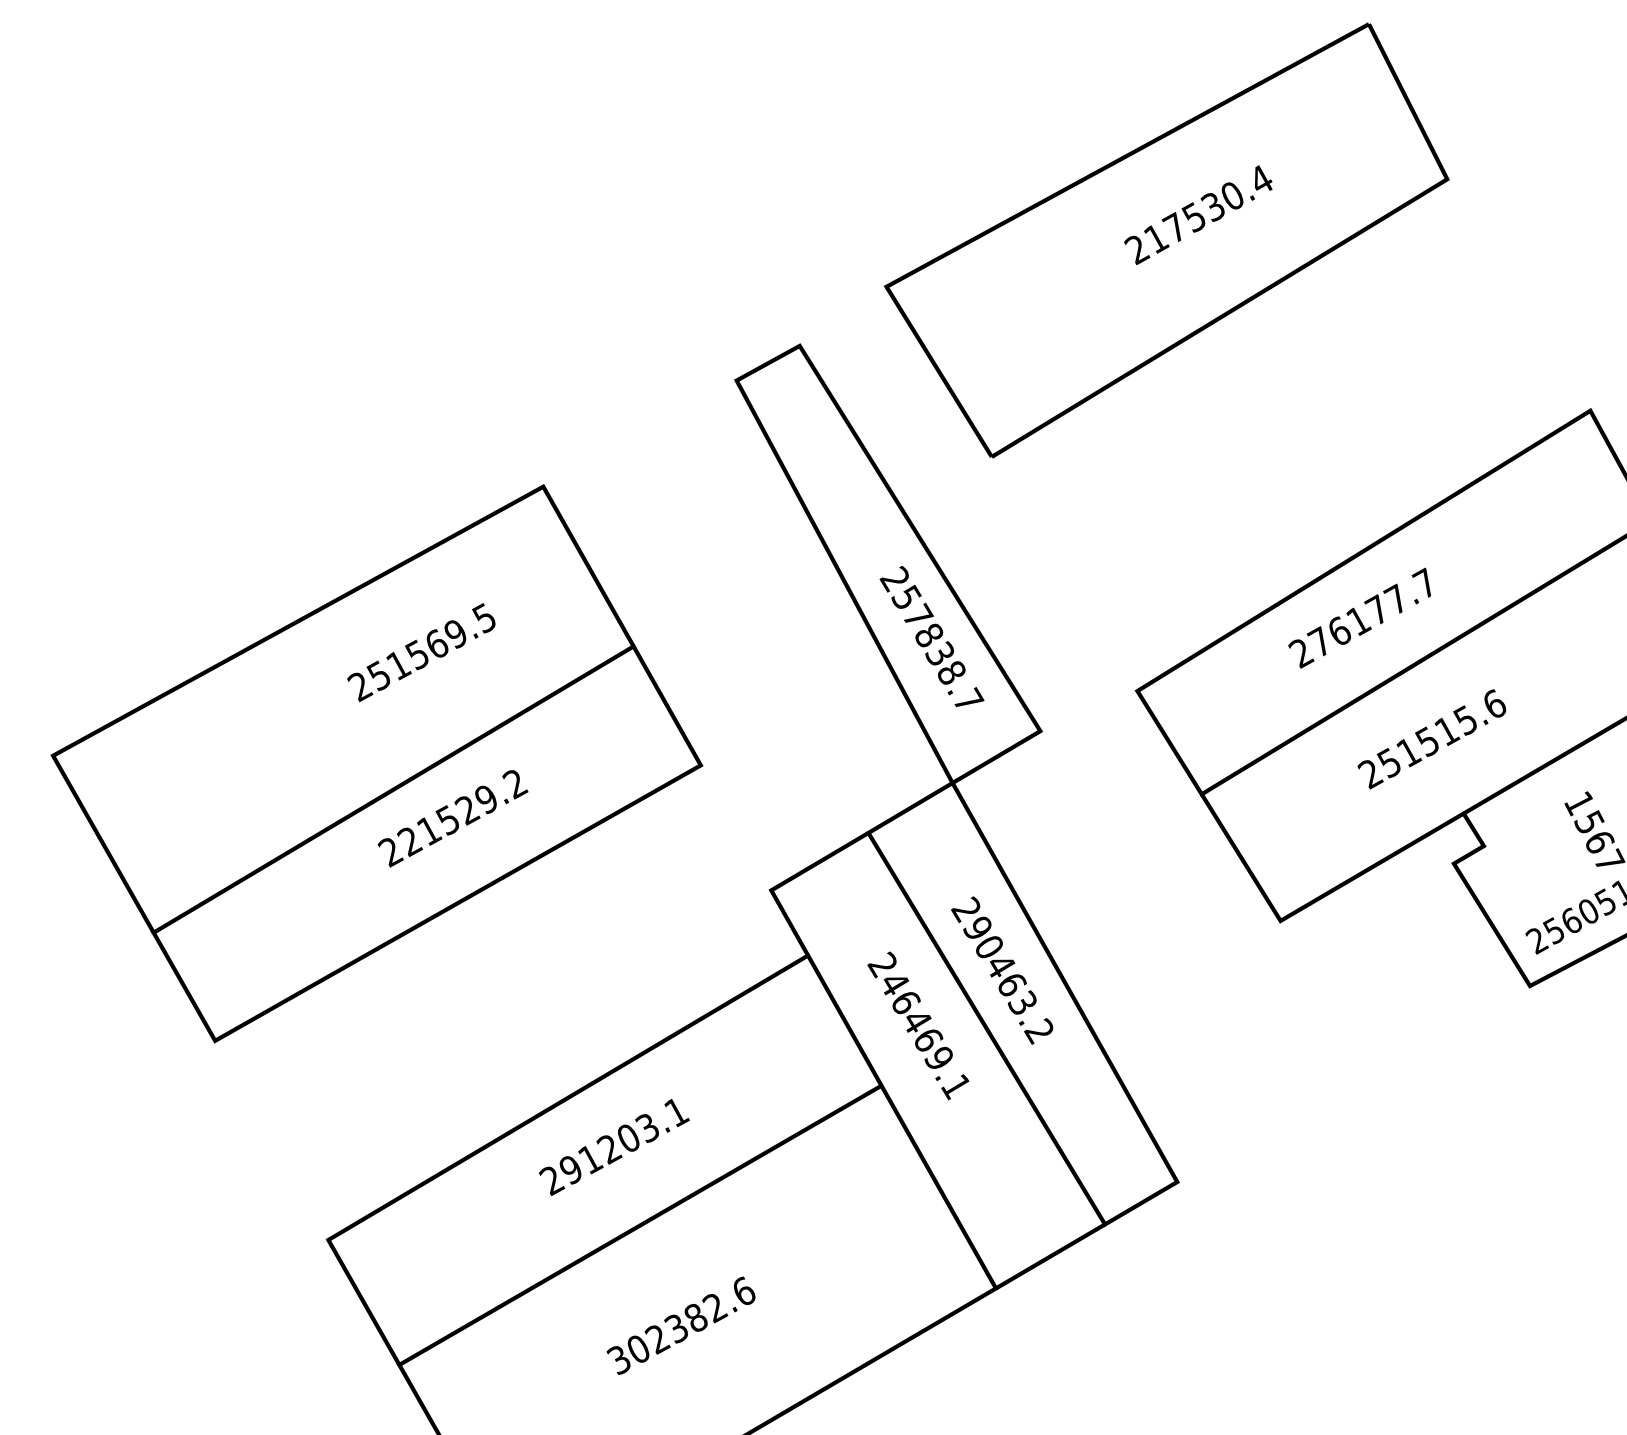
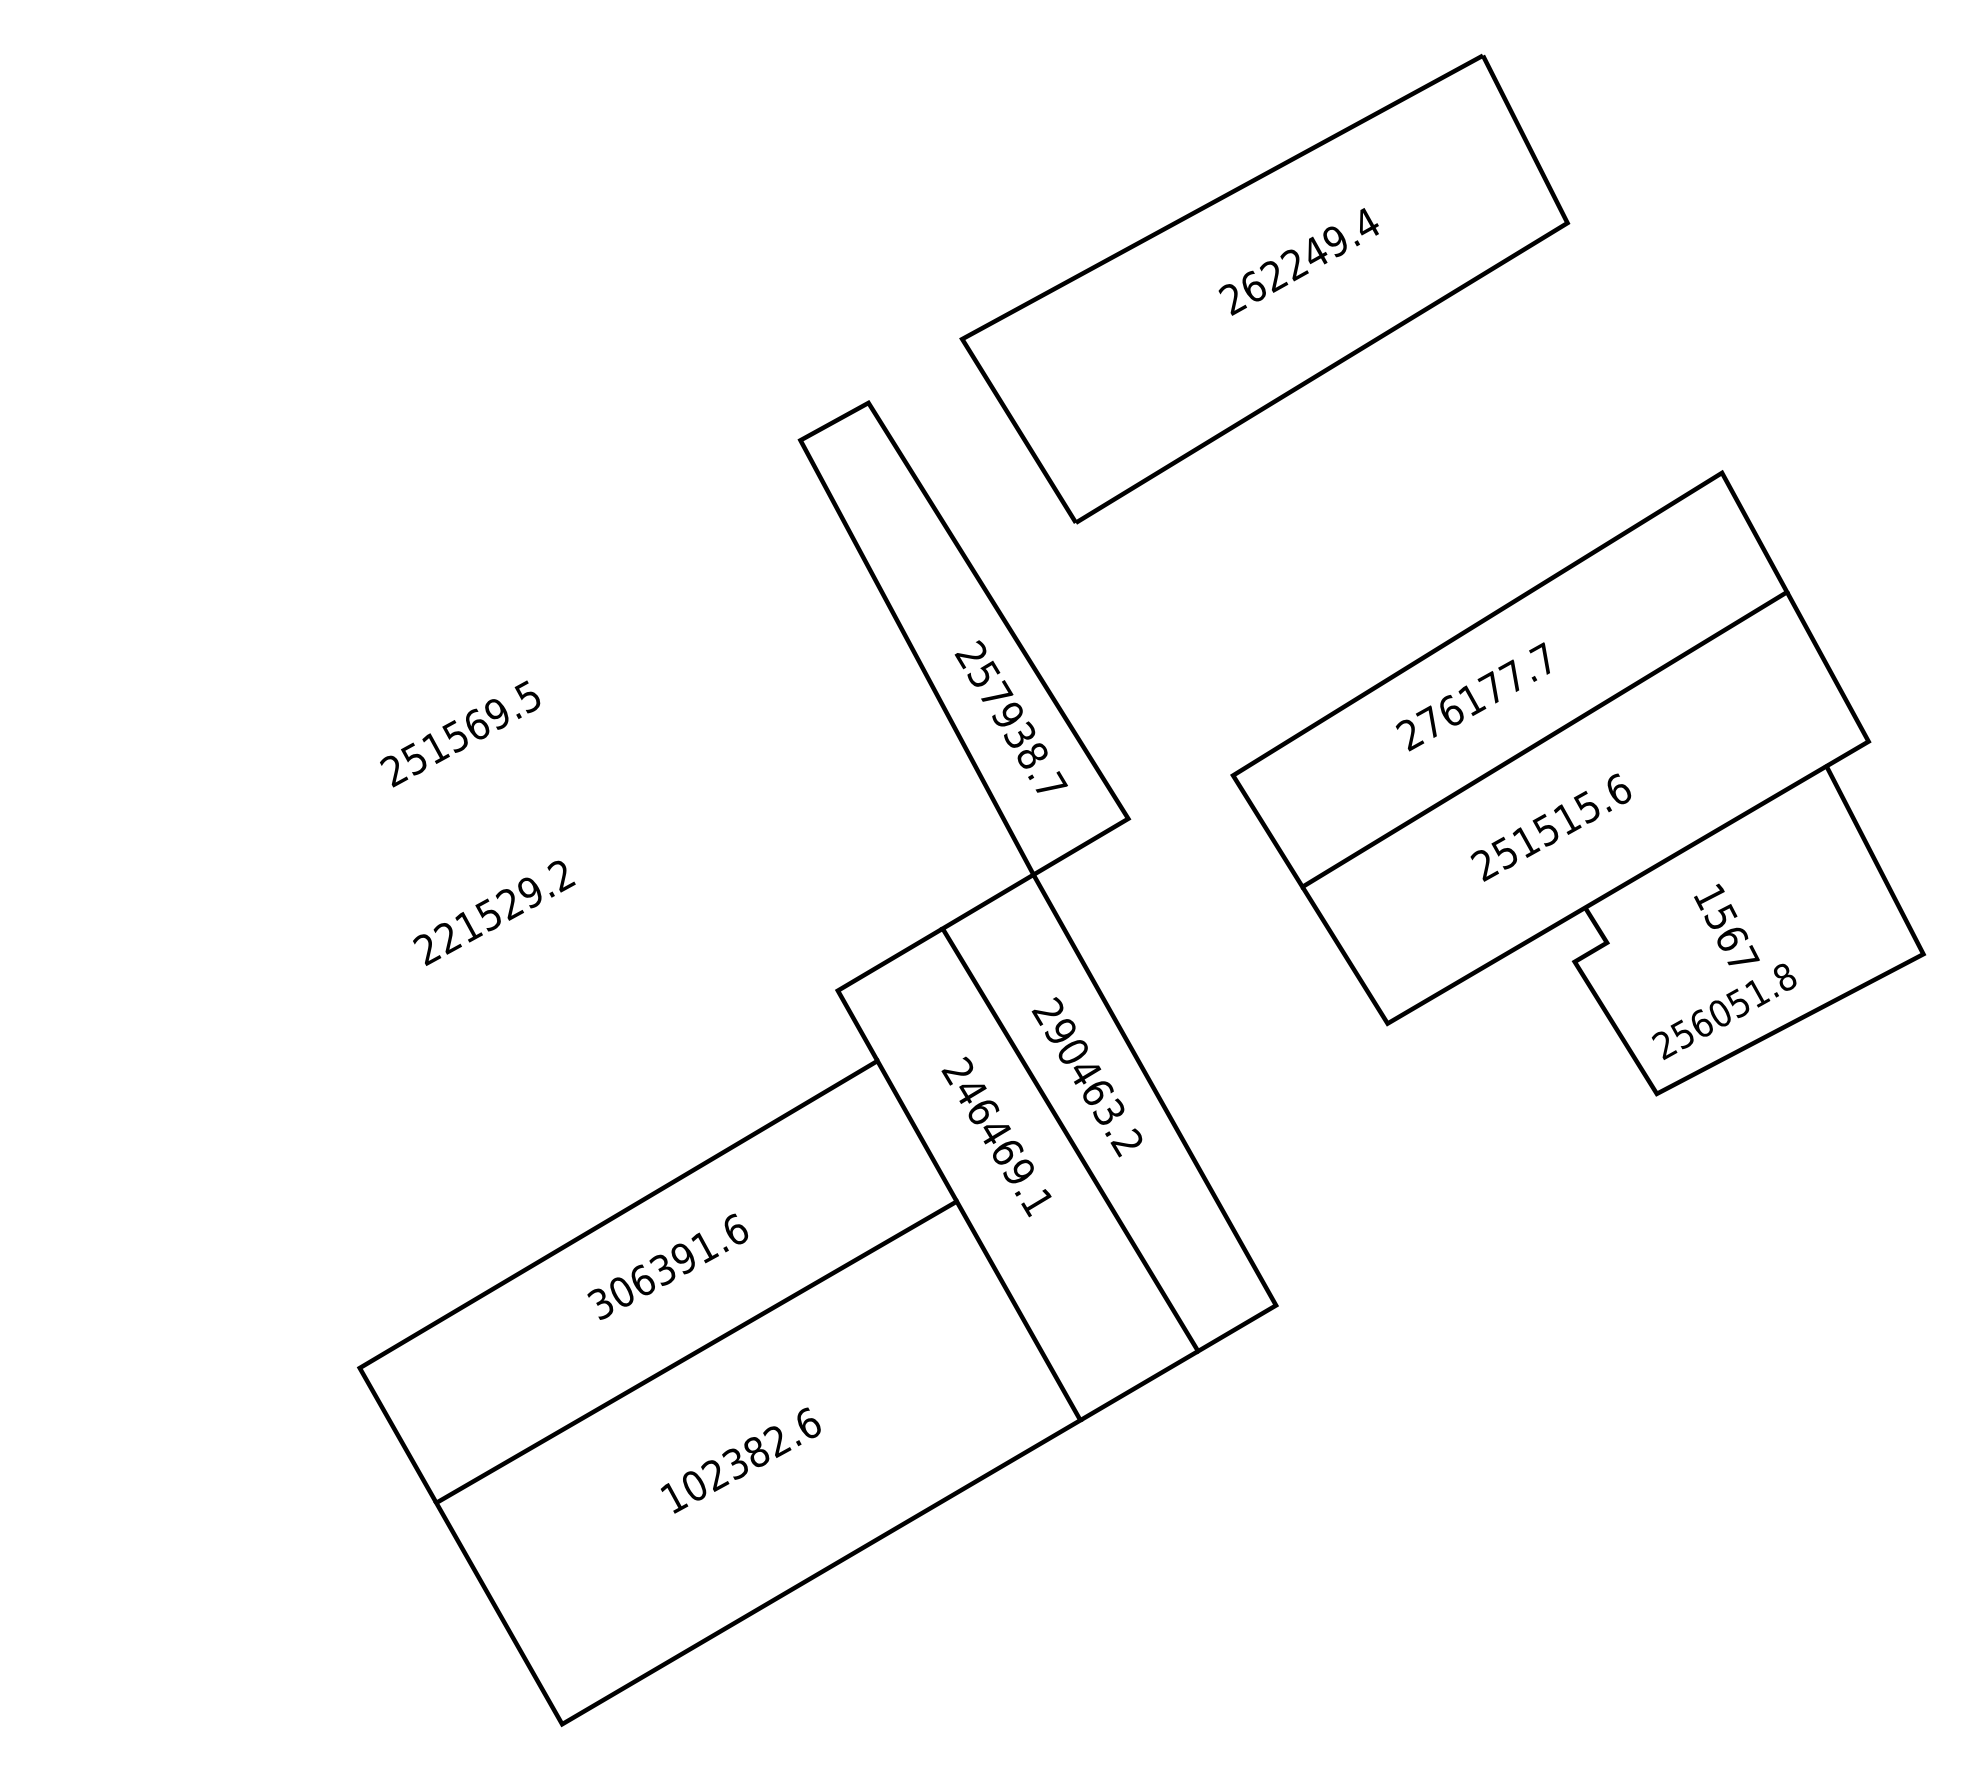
text: (1193, 217) -> (1293, 264), 217530.4 -> 262249.4
text: (928, 635) -> (1007, 715), 257838.7 -> 257938.7
part: (376, 763) -> (411, 853), removed
text: (614, 1145) -> (668, 1266), 291203.1 -> 306391.6
text: (619, 1359) -> (674, 1497), 302382.6 -> 102382.6

